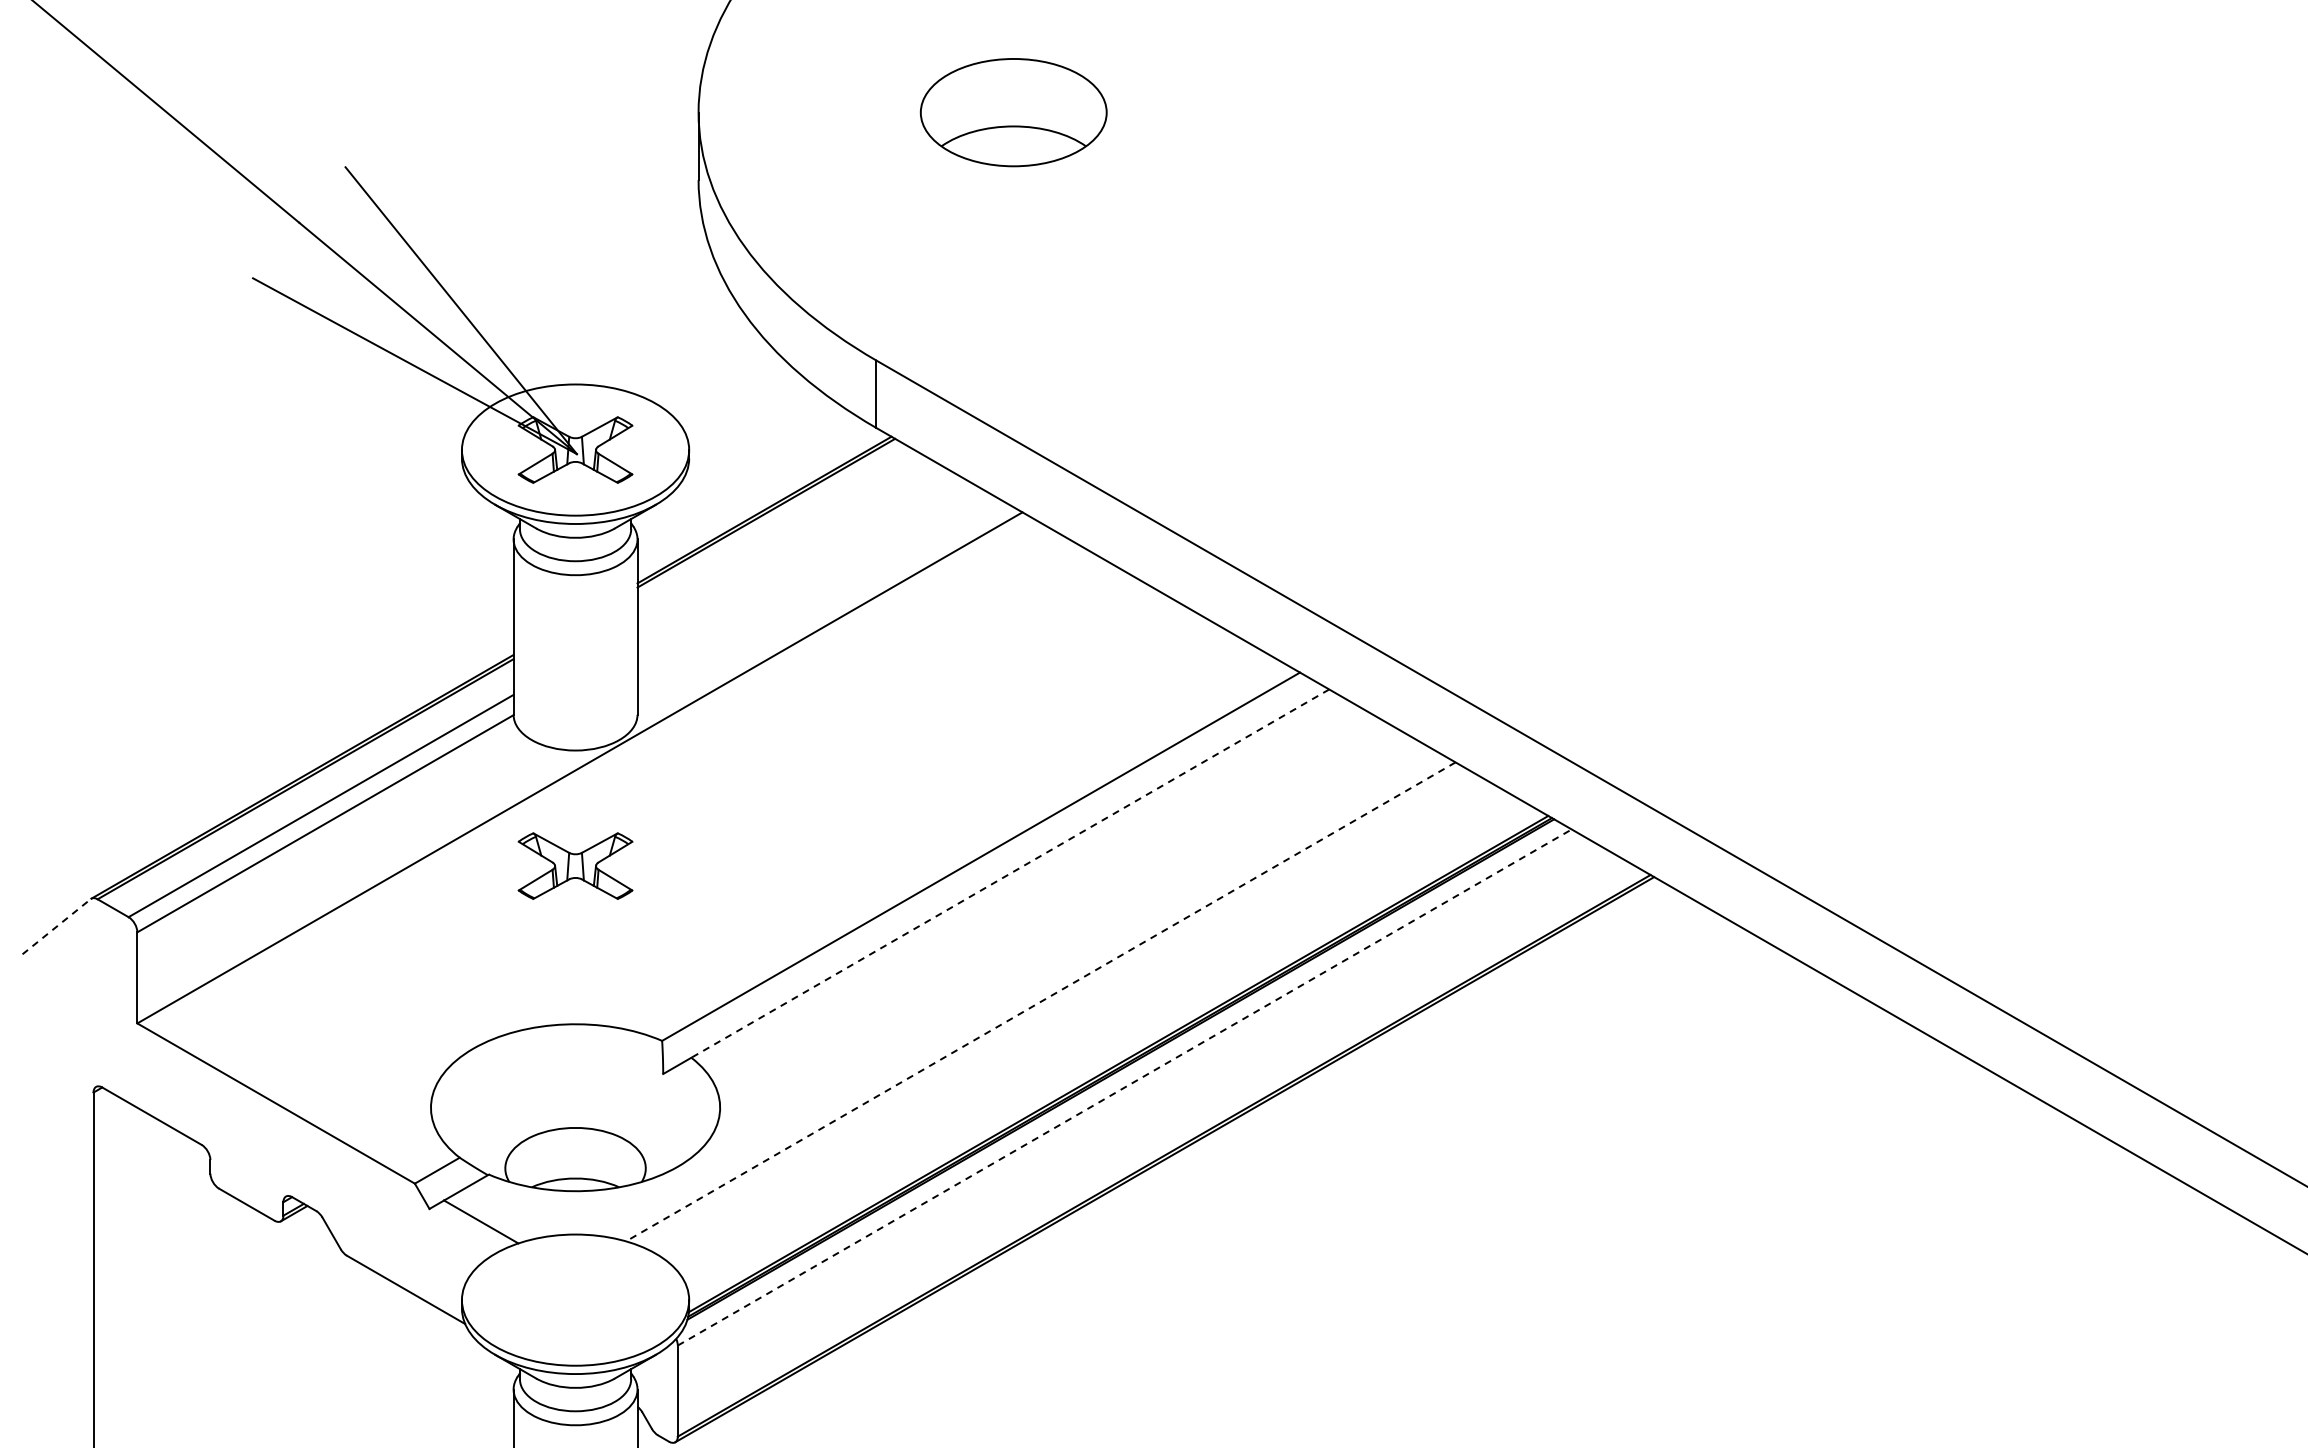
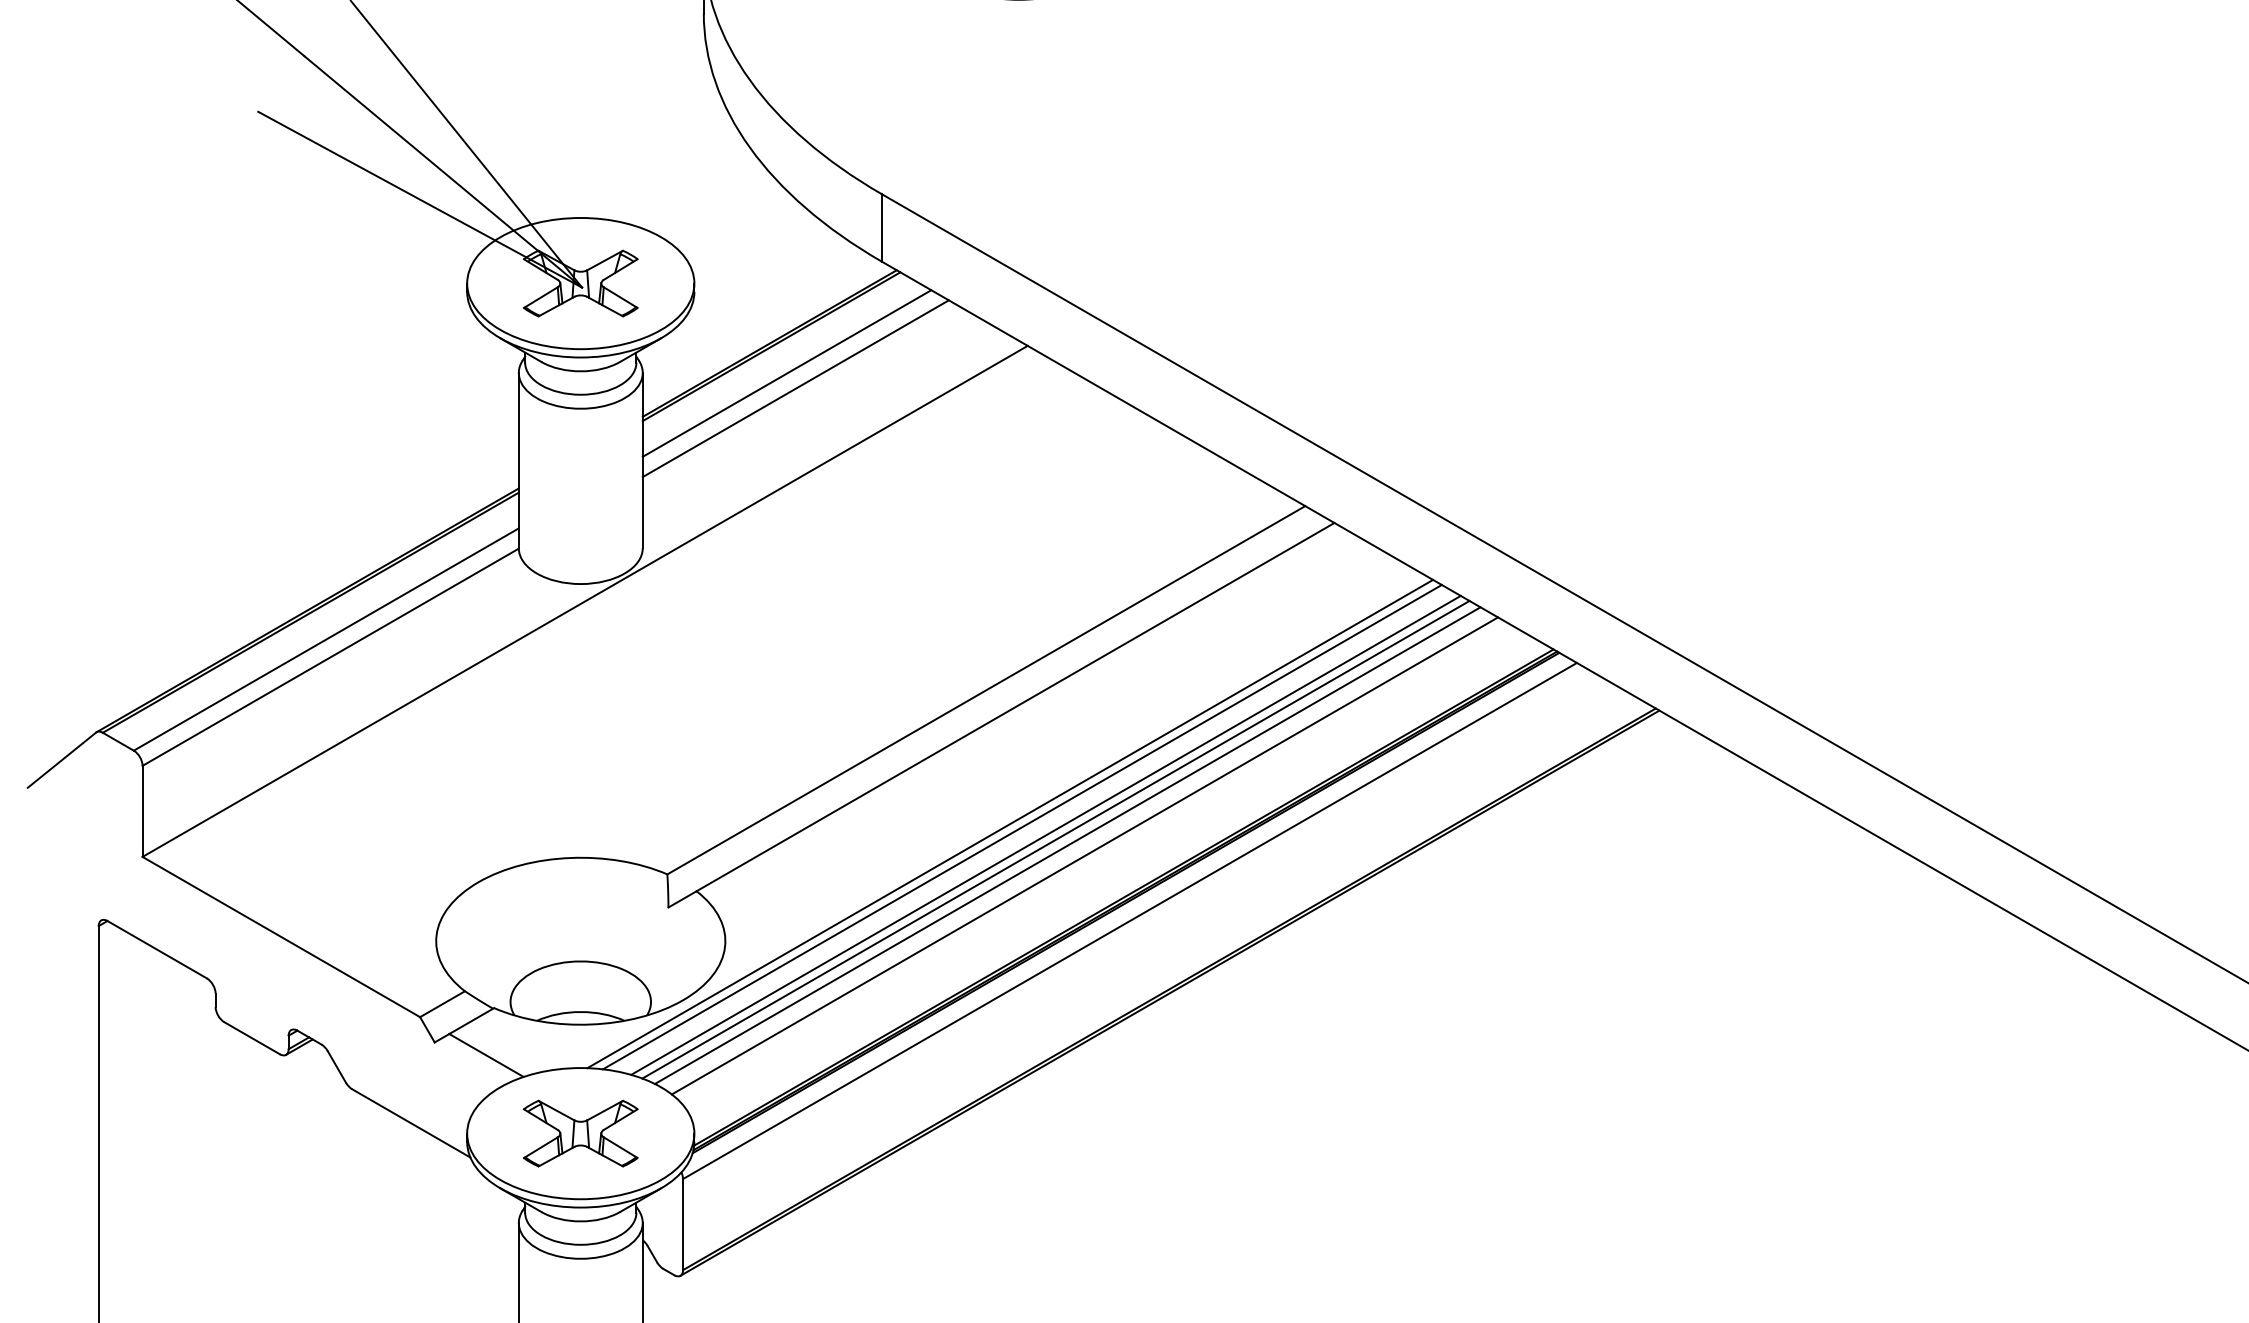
line: (781, 539) -> (786, 373), added
line: (790, 554) -> (795, 388), added
part: (575, 865) -> (580, 1133), moved
line: (1009, 873) -> (1014, 707), dashed -> solid
line: (56, 926) -> (61, 760), dashed -> solid
line: (1004, 990) -> (1009, 824), added
line: (1016, 993) -> (1021, 827), added
line: (1040, 1001) -> (1045, 835), dashed -> solid
line: (1050, 1006) -> (1055, 840), added
line: (1062, 1011) -> (1067, 845), added
line: (1079, 1021) -> (1084, 855), added
line: (1125, 1087) -> (1130, 921), dashed -> solid

